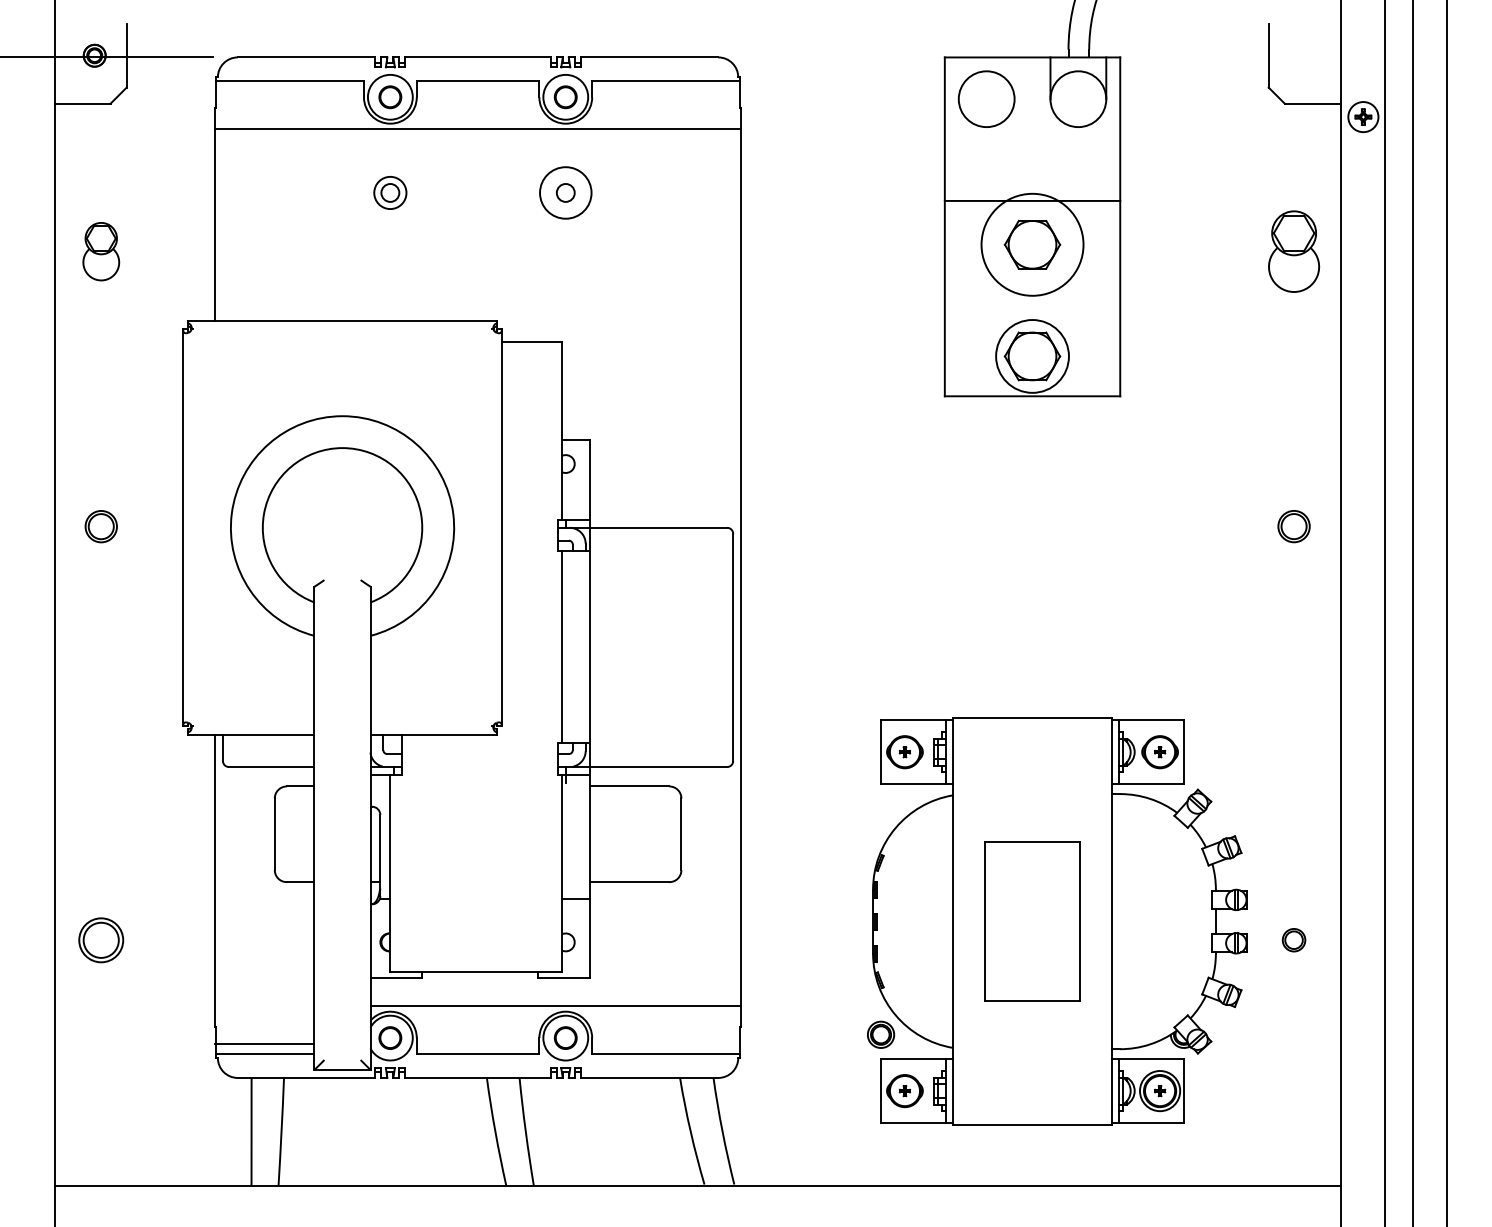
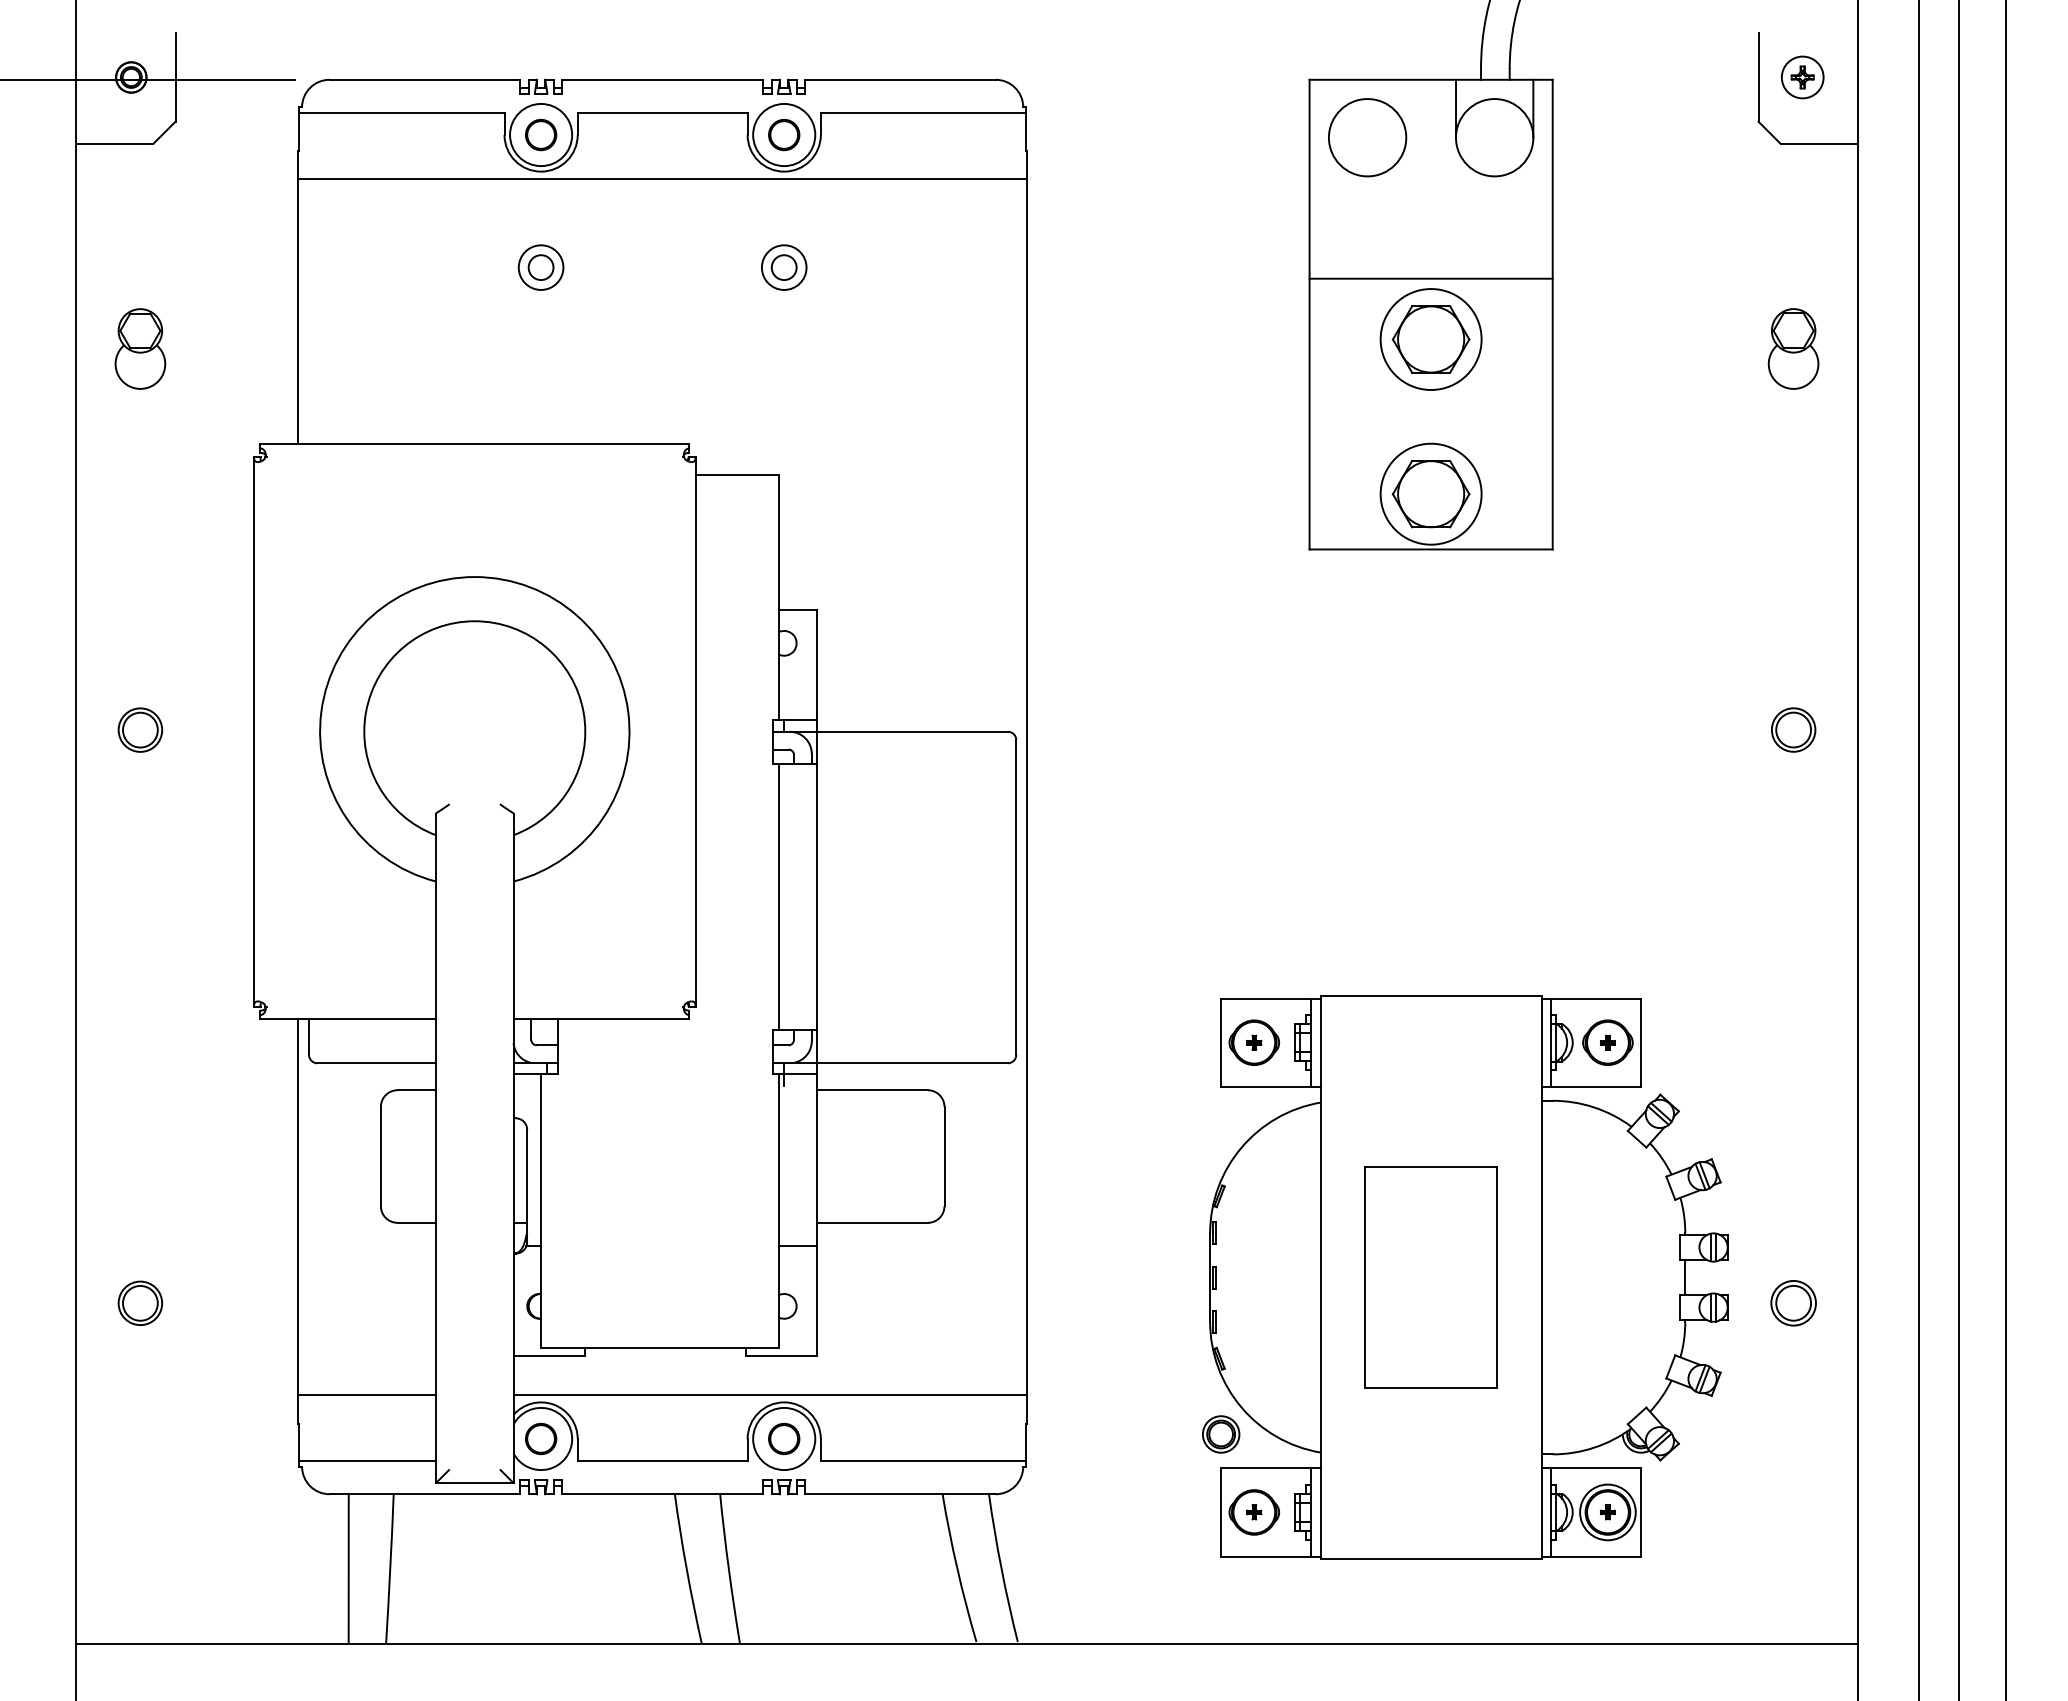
part: (1363, 117) -> (1802, 77), moved
circle: (565, 192) -> (783, 267), size x0.62
circle: (1032, 244) -> (1430, 339), size x0.71
part: (1293, 251) -> (1793, 348), size x0.71
part: (101, 939) -> (140, 1302), size x0.71
part: (1293, 940) -> (1793, 1303), size x1.43
line: (264, 1044) -> (366, 1394), moved

